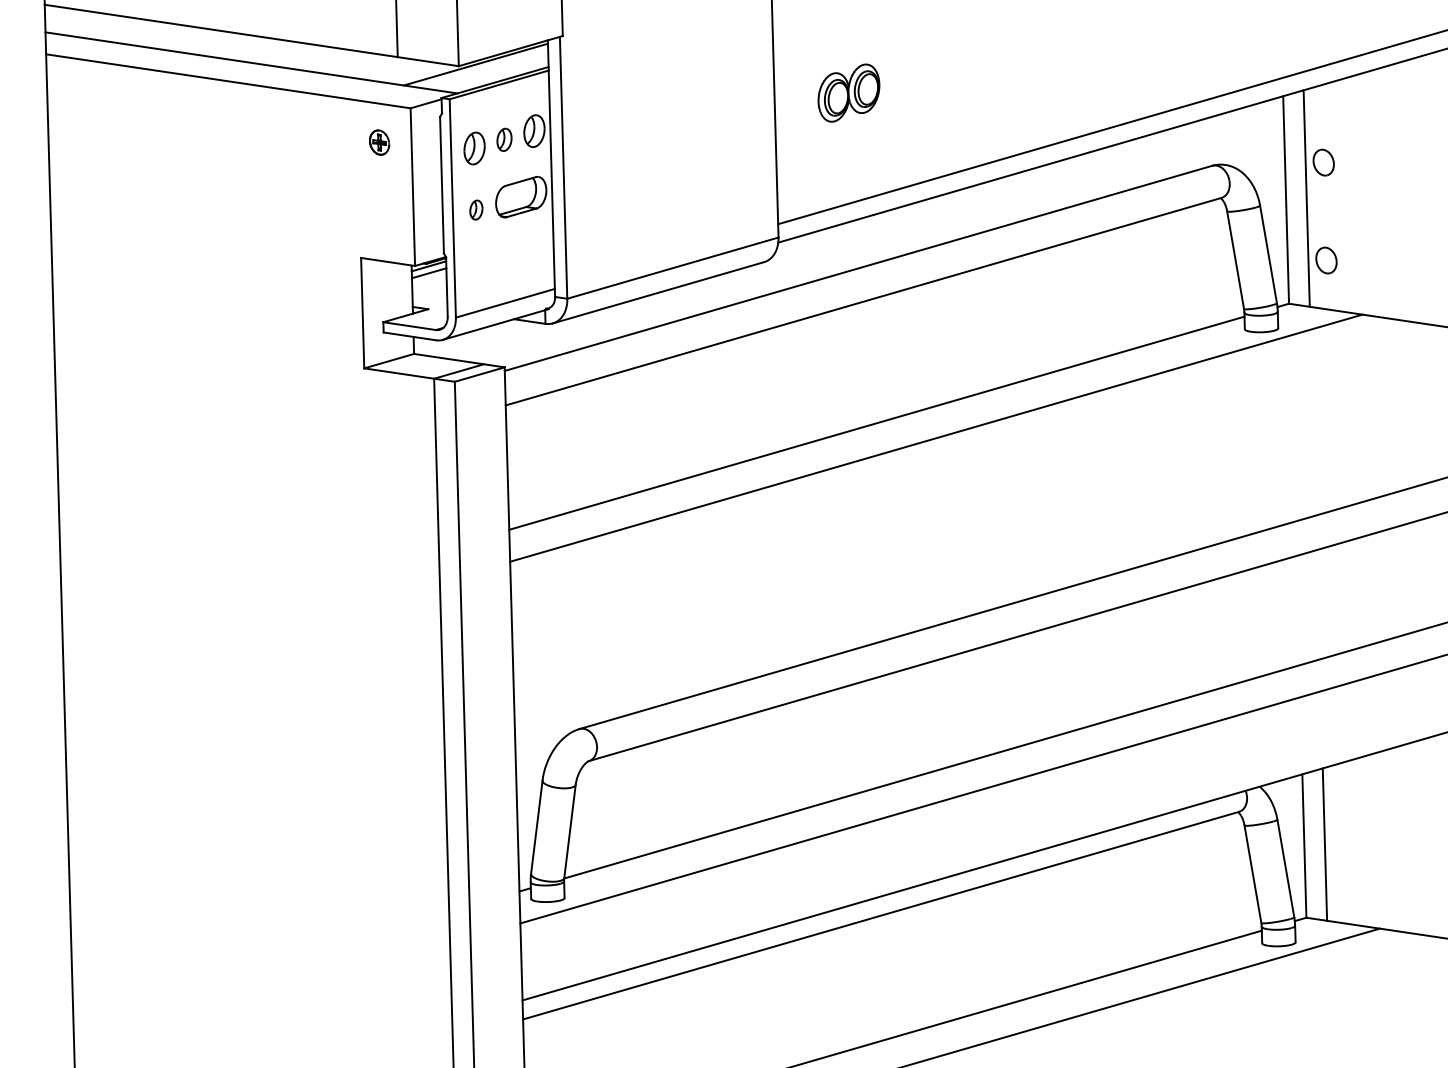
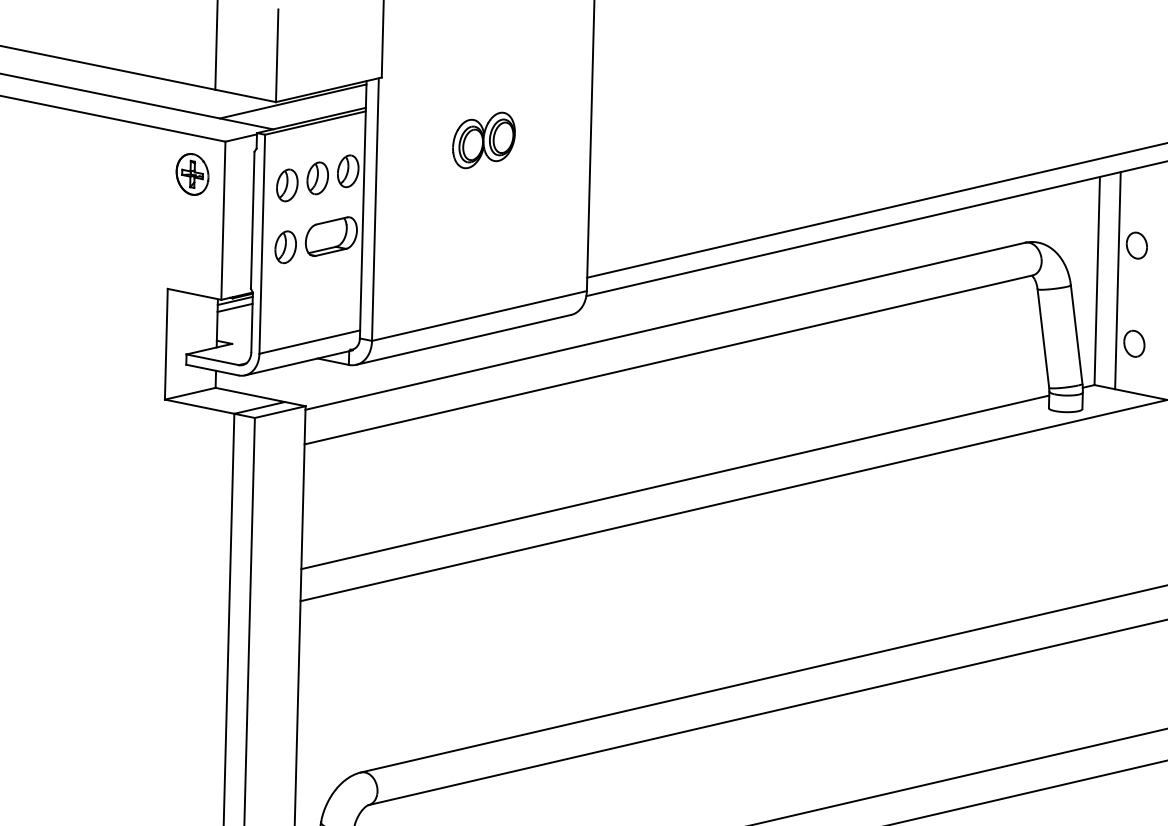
part: (848, 92) -> (483, 139), moved
part: (504, 139) -> (317, 178), size x1.43
part: (379, 142) -> (192, 174), size x1.67
part: (476, 209) -> (285, 246), size x1.67

